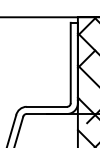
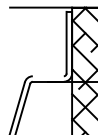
line: (45, 107) -> (47, 76), removed

